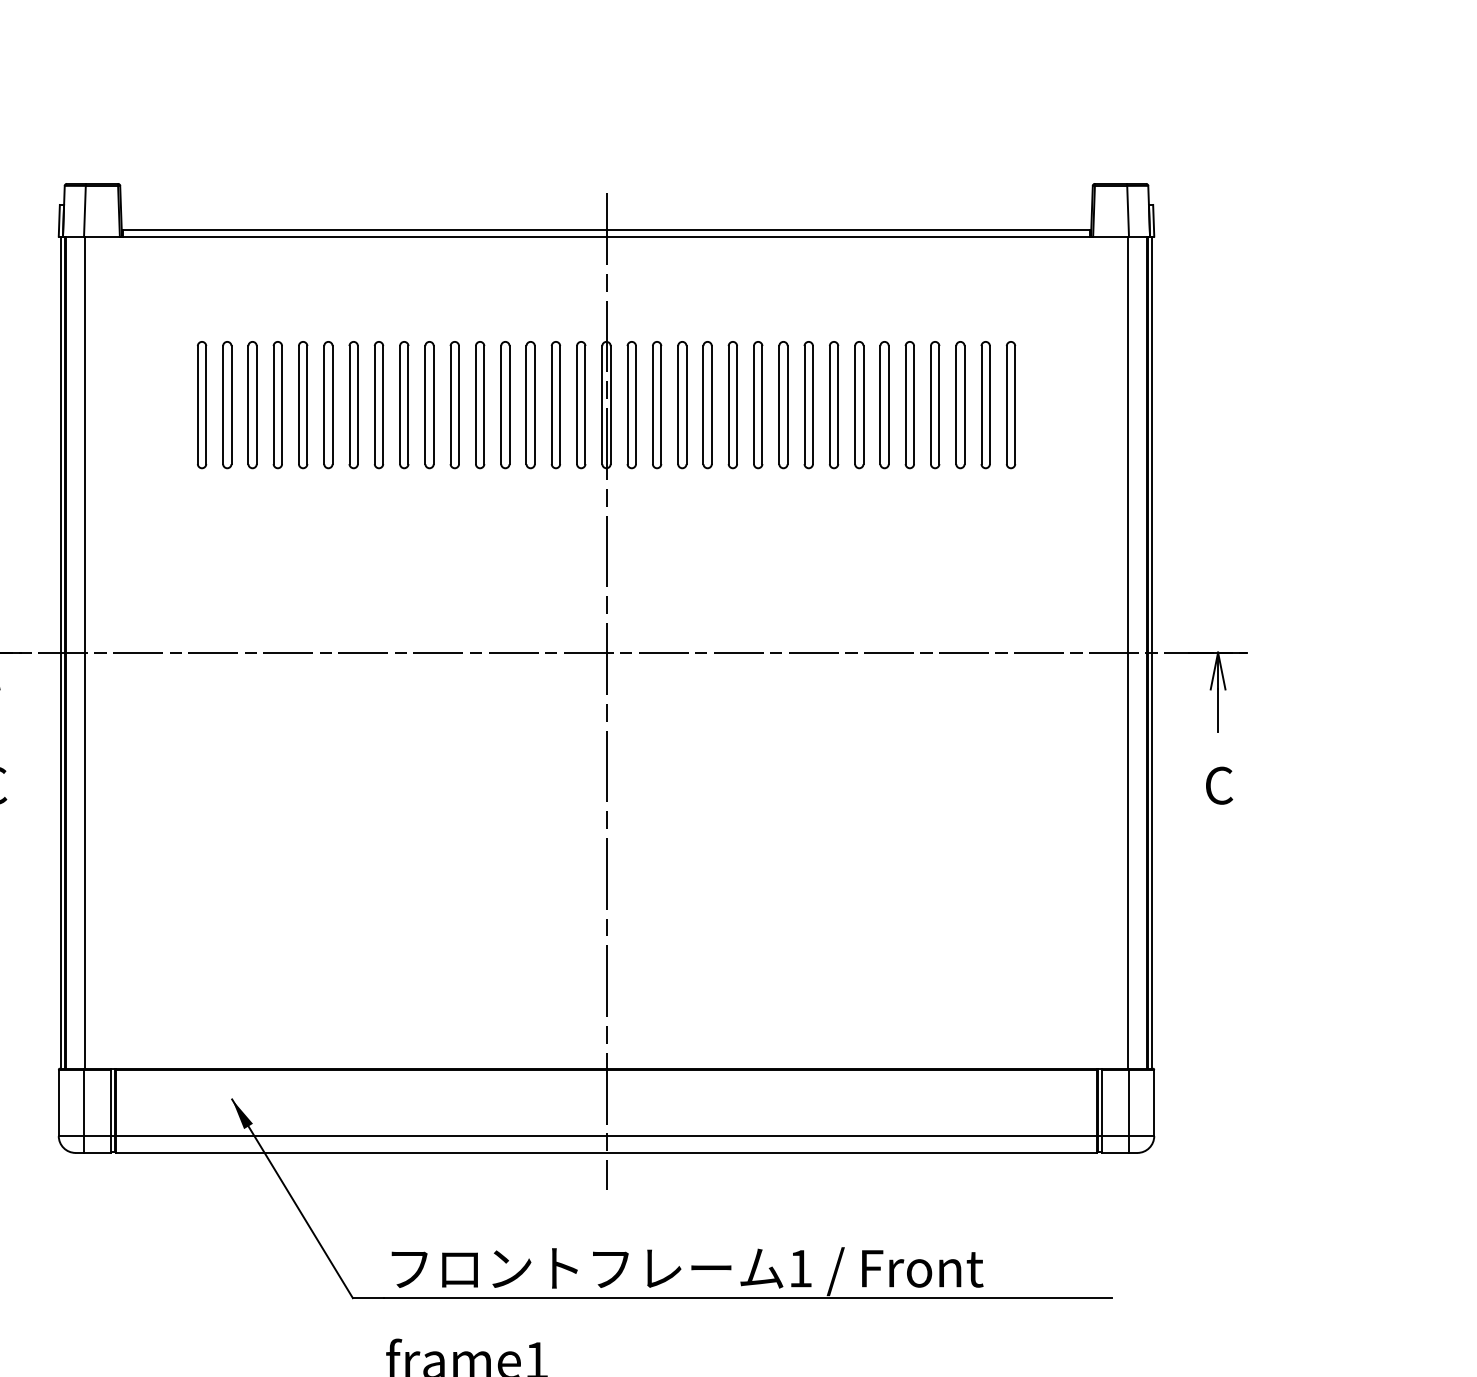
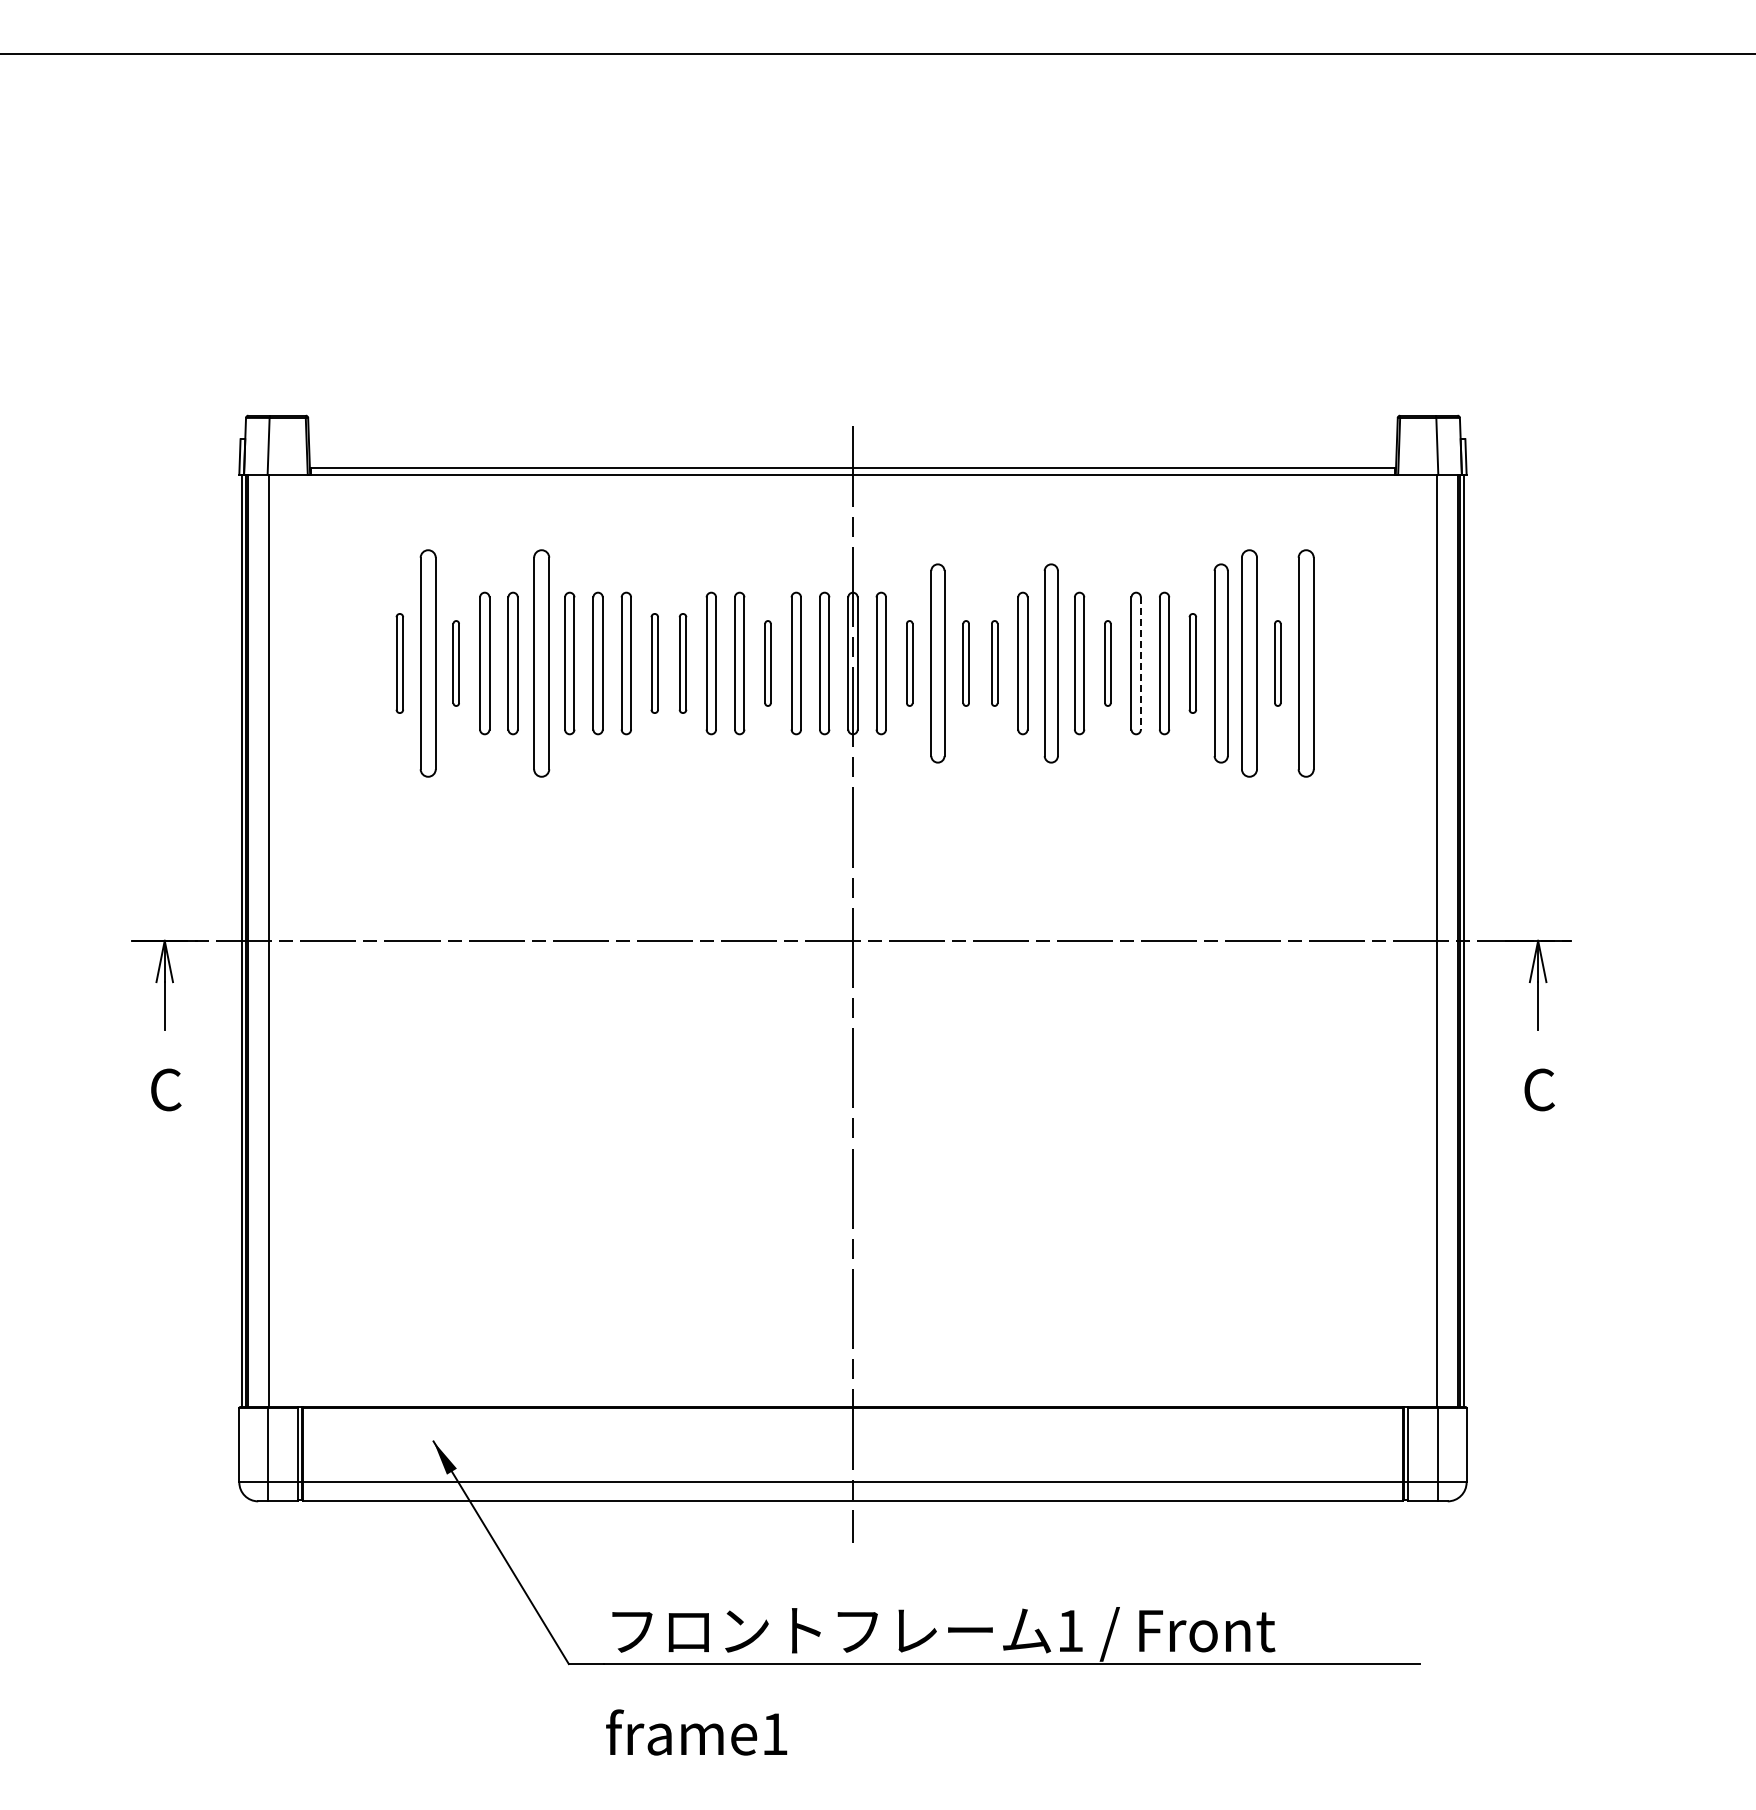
part: (201, 405) -> (399, 663), size x0.7
part: (226, 405) -> (427, 663), size x1.6
part: (251, 405) -> (455, 663), size x0.6
part: (327, 405) -> (540, 663), size x1.6
part: (429, 405) -> (654, 663), size x0.7
part: (454, 405) -> (682, 663), size x0.7
part: (530, 405) -> (767, 663), size x0.6
part: (656, 405) -> (909, 663), size x0.6
part: (681, 405) -> (937, 663), size x1.4
part: (706, 405) -> (965, 663), size x0.6
part: (732, 405) -> (994, 663), size x0.6
part: (782, 405) -> (1050, 663), size x1.4
part: (833, 405) -> (1107, 663), size x0.6
line: (863, 405) -> (1140, 664), solid -> dashed
part: (909, 405) -> (1192, 663), size x0.7
part: (934, 405) -> (1220, 663), size x1.4
part: (960, 405) -> (1249, 663), size x1.6
part: (985, 405) -> (1277, 663), size x0.6
part: (1010, 405) -> (1305, 663), size x1.6

